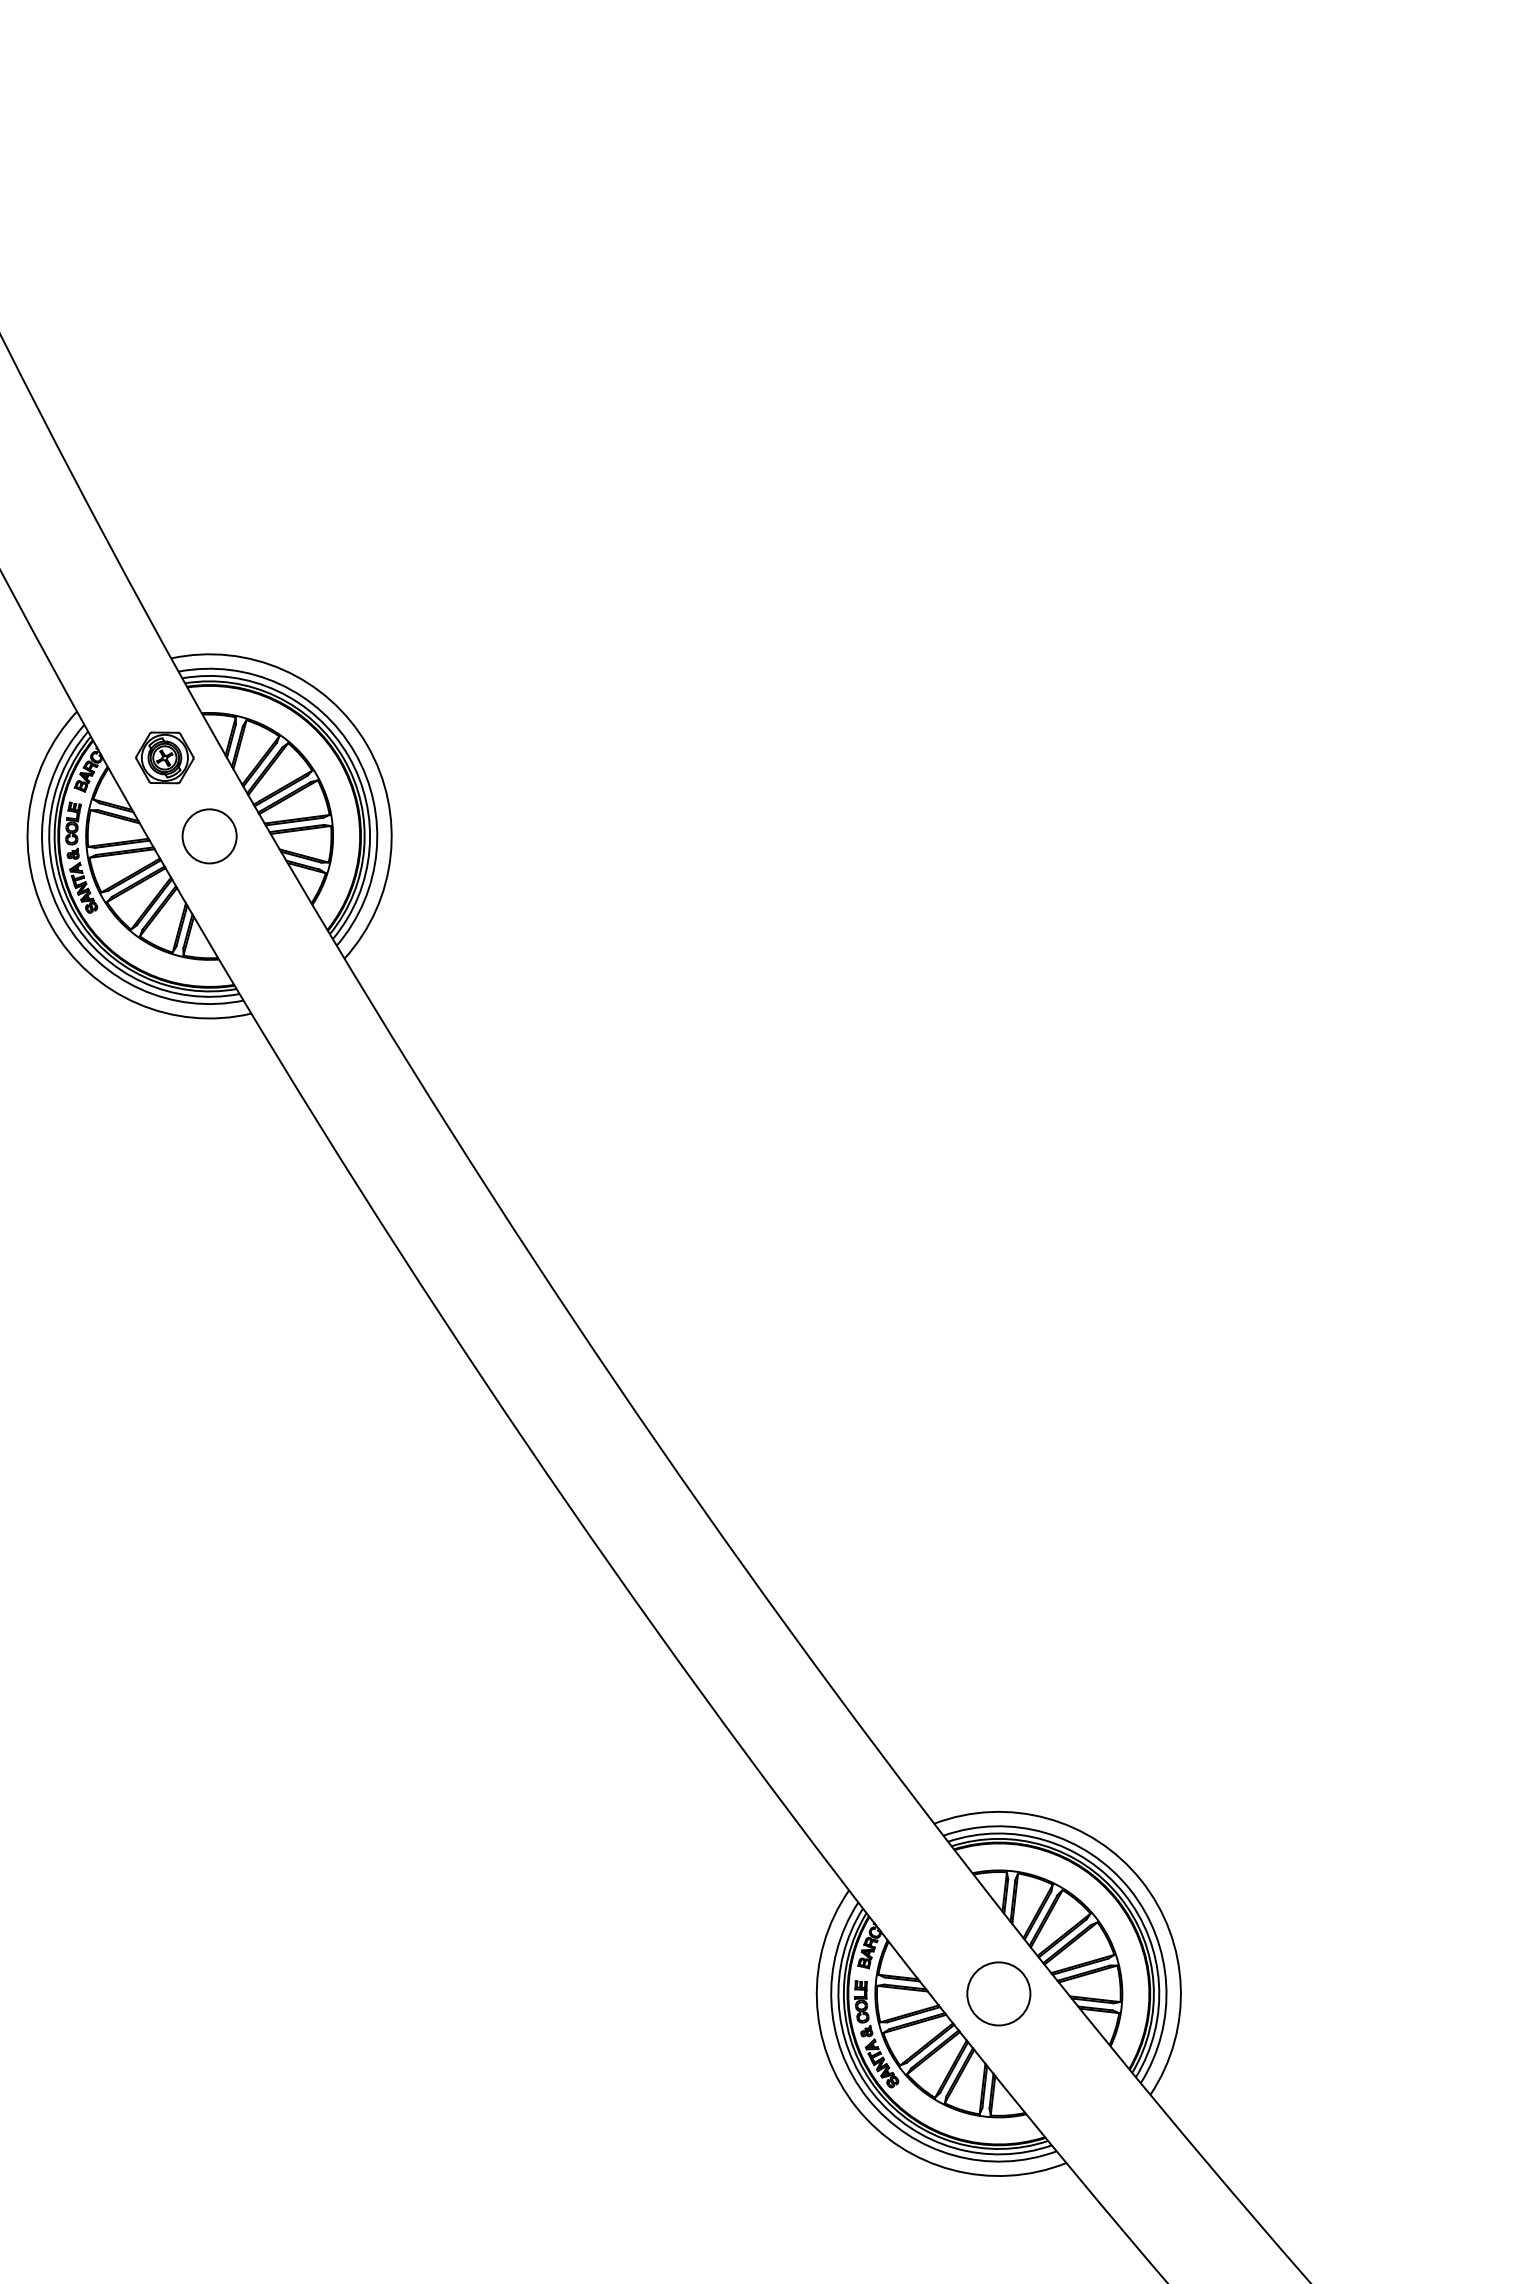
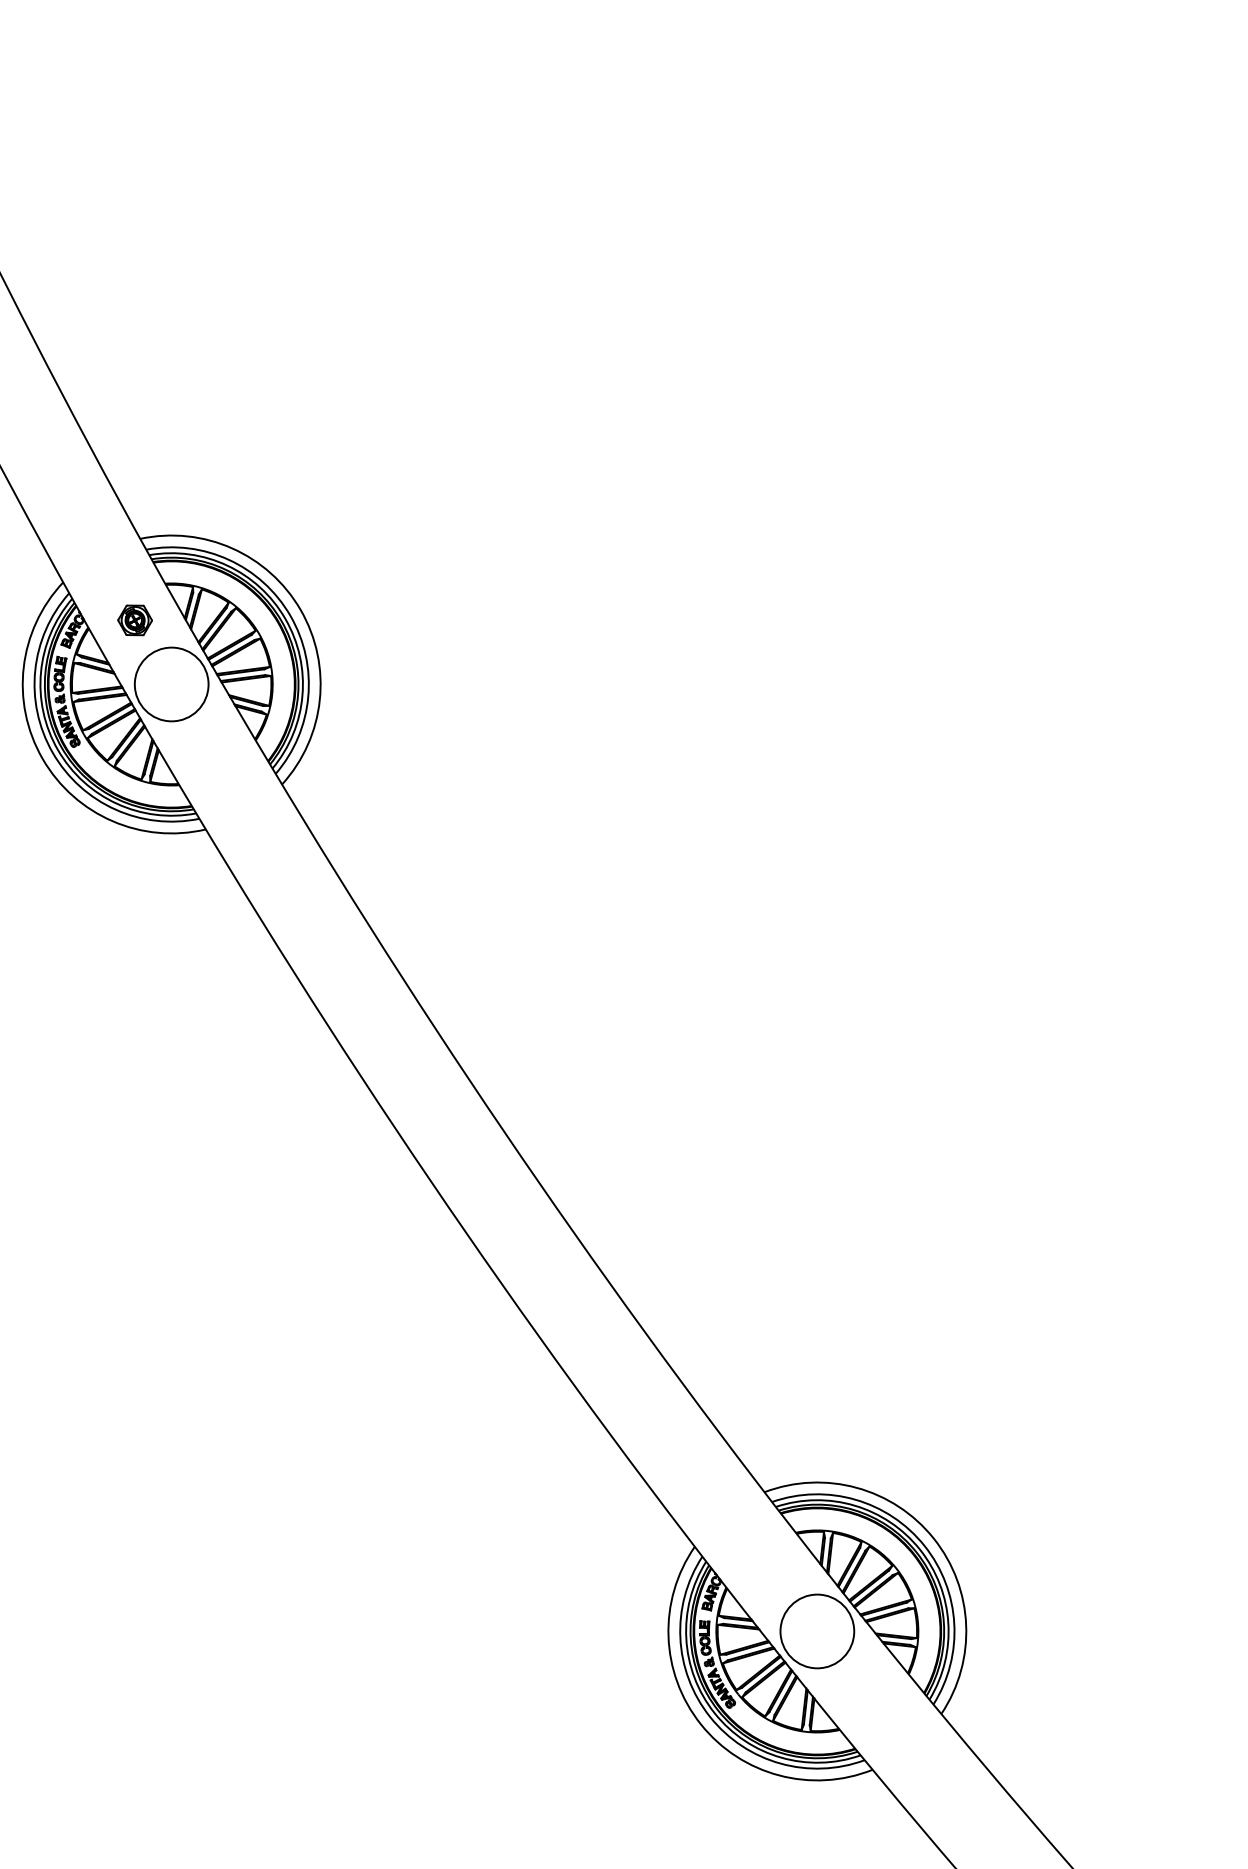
part: (164, 758) -> (134, 620), size x0.71
circle: (209, 836) -> (171, 684), size x1.67
circle: (998, 1993) -> (817, 1631), size x1.43

